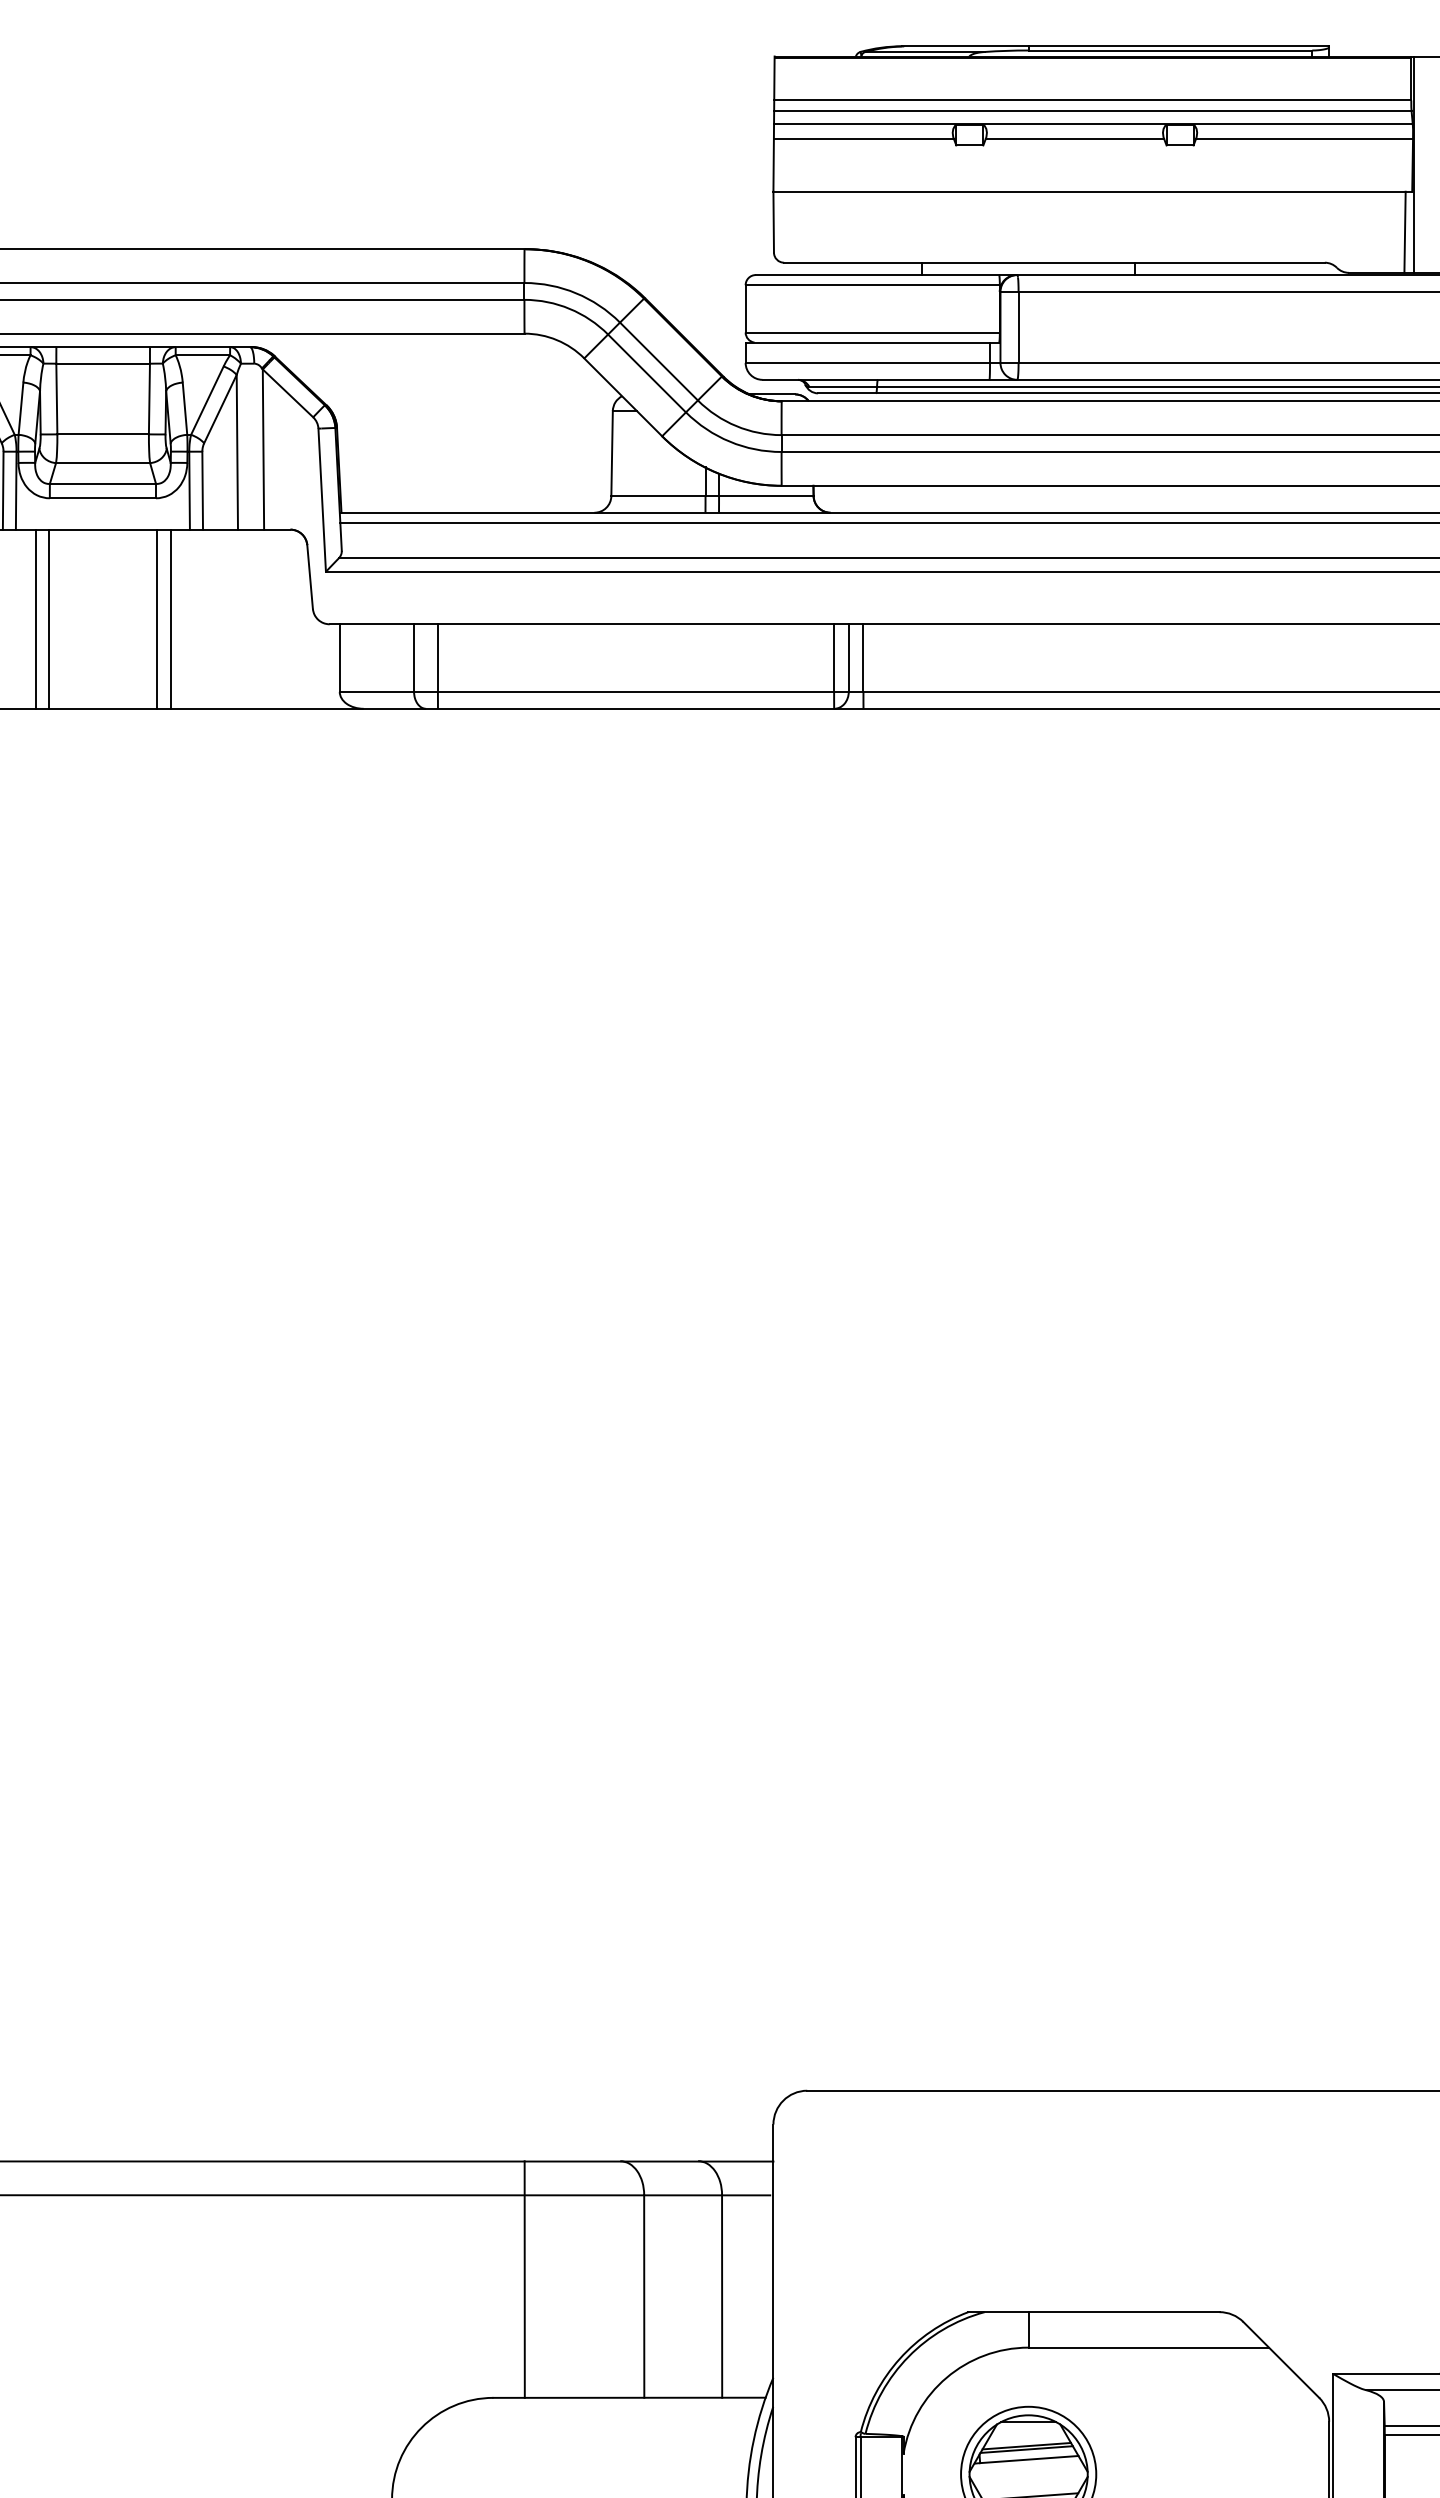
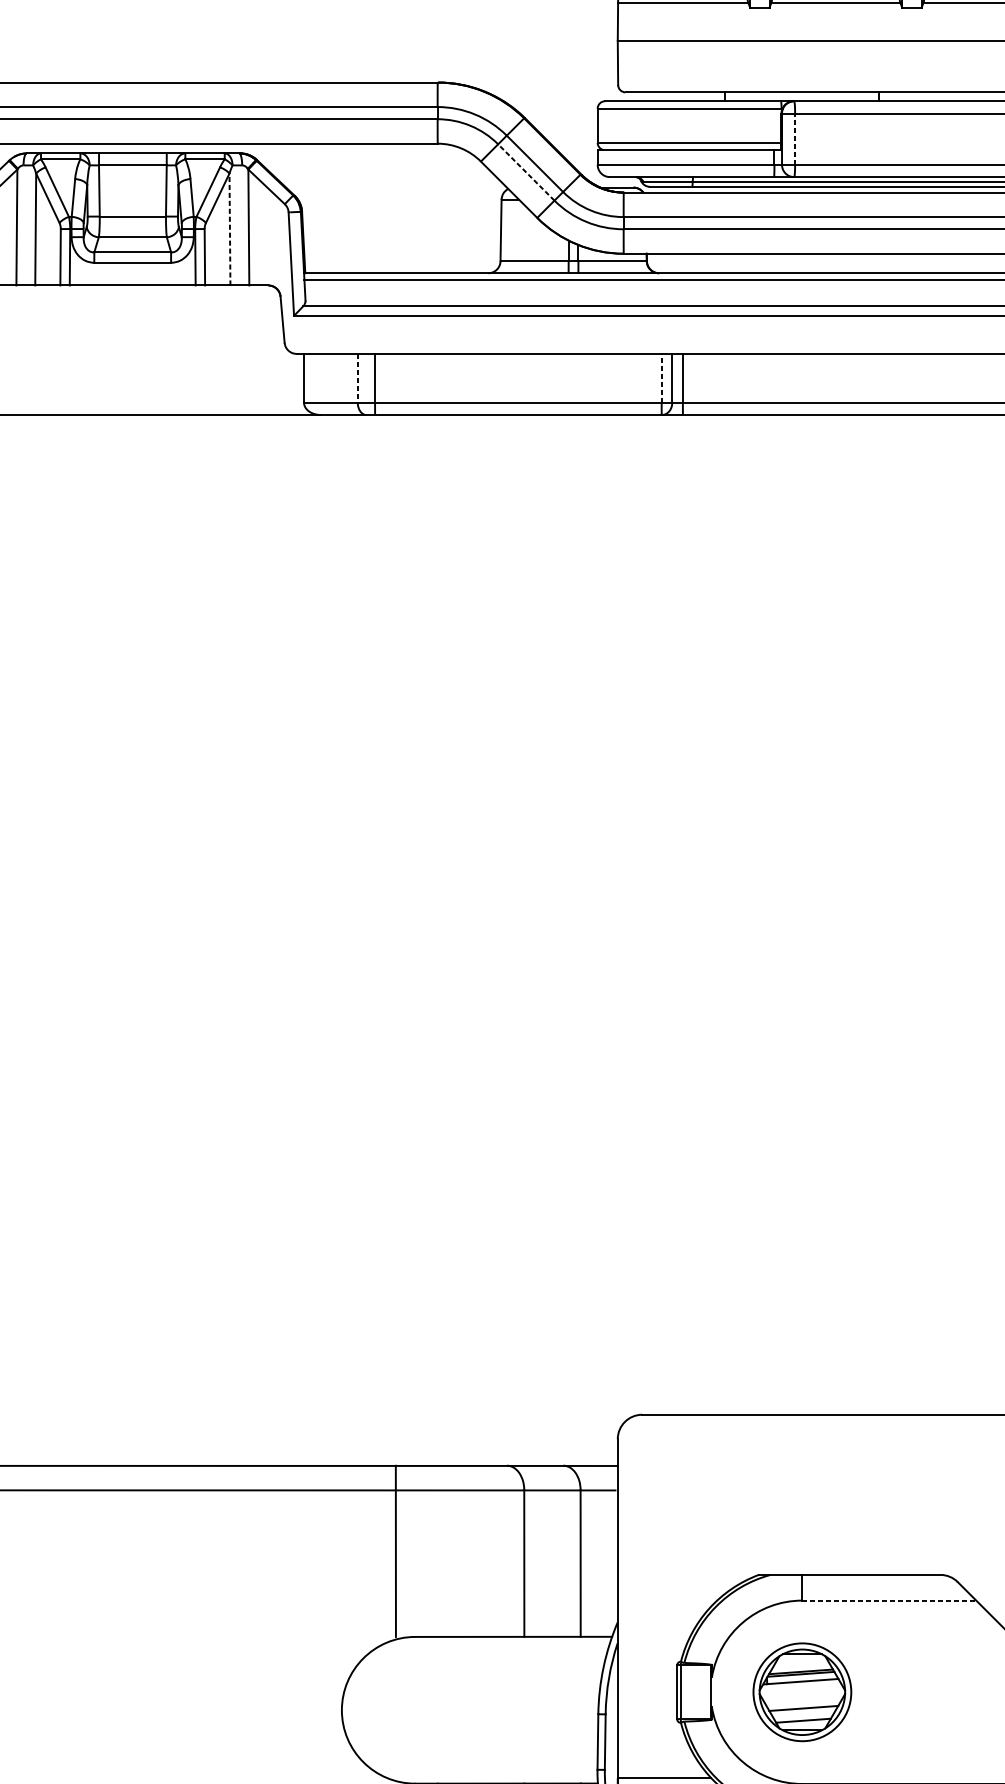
line: (1018, 326) -> (795, 138), solid -> dashed
line: (646, 373) -> (525, 172), solid -> dashed
line: (237, 451) -> (230, 228), solid -> dashed
line: (35, 618) -> (83, 349), removed
line: (49, 618) -> (94, 349), removed
line: (157, 618) -> (172, 349), removed
line: (170, 618) -> (181, 349), removed
line: (414, 658) -> (358, 378), solid -> dashed
line: (834, 658) -> (661, 378), solid -> dashed
line: (524, 2279) -> (395, 1551), moved
line: (1149, 2347) -> (889, 1600), solid -> dashed

